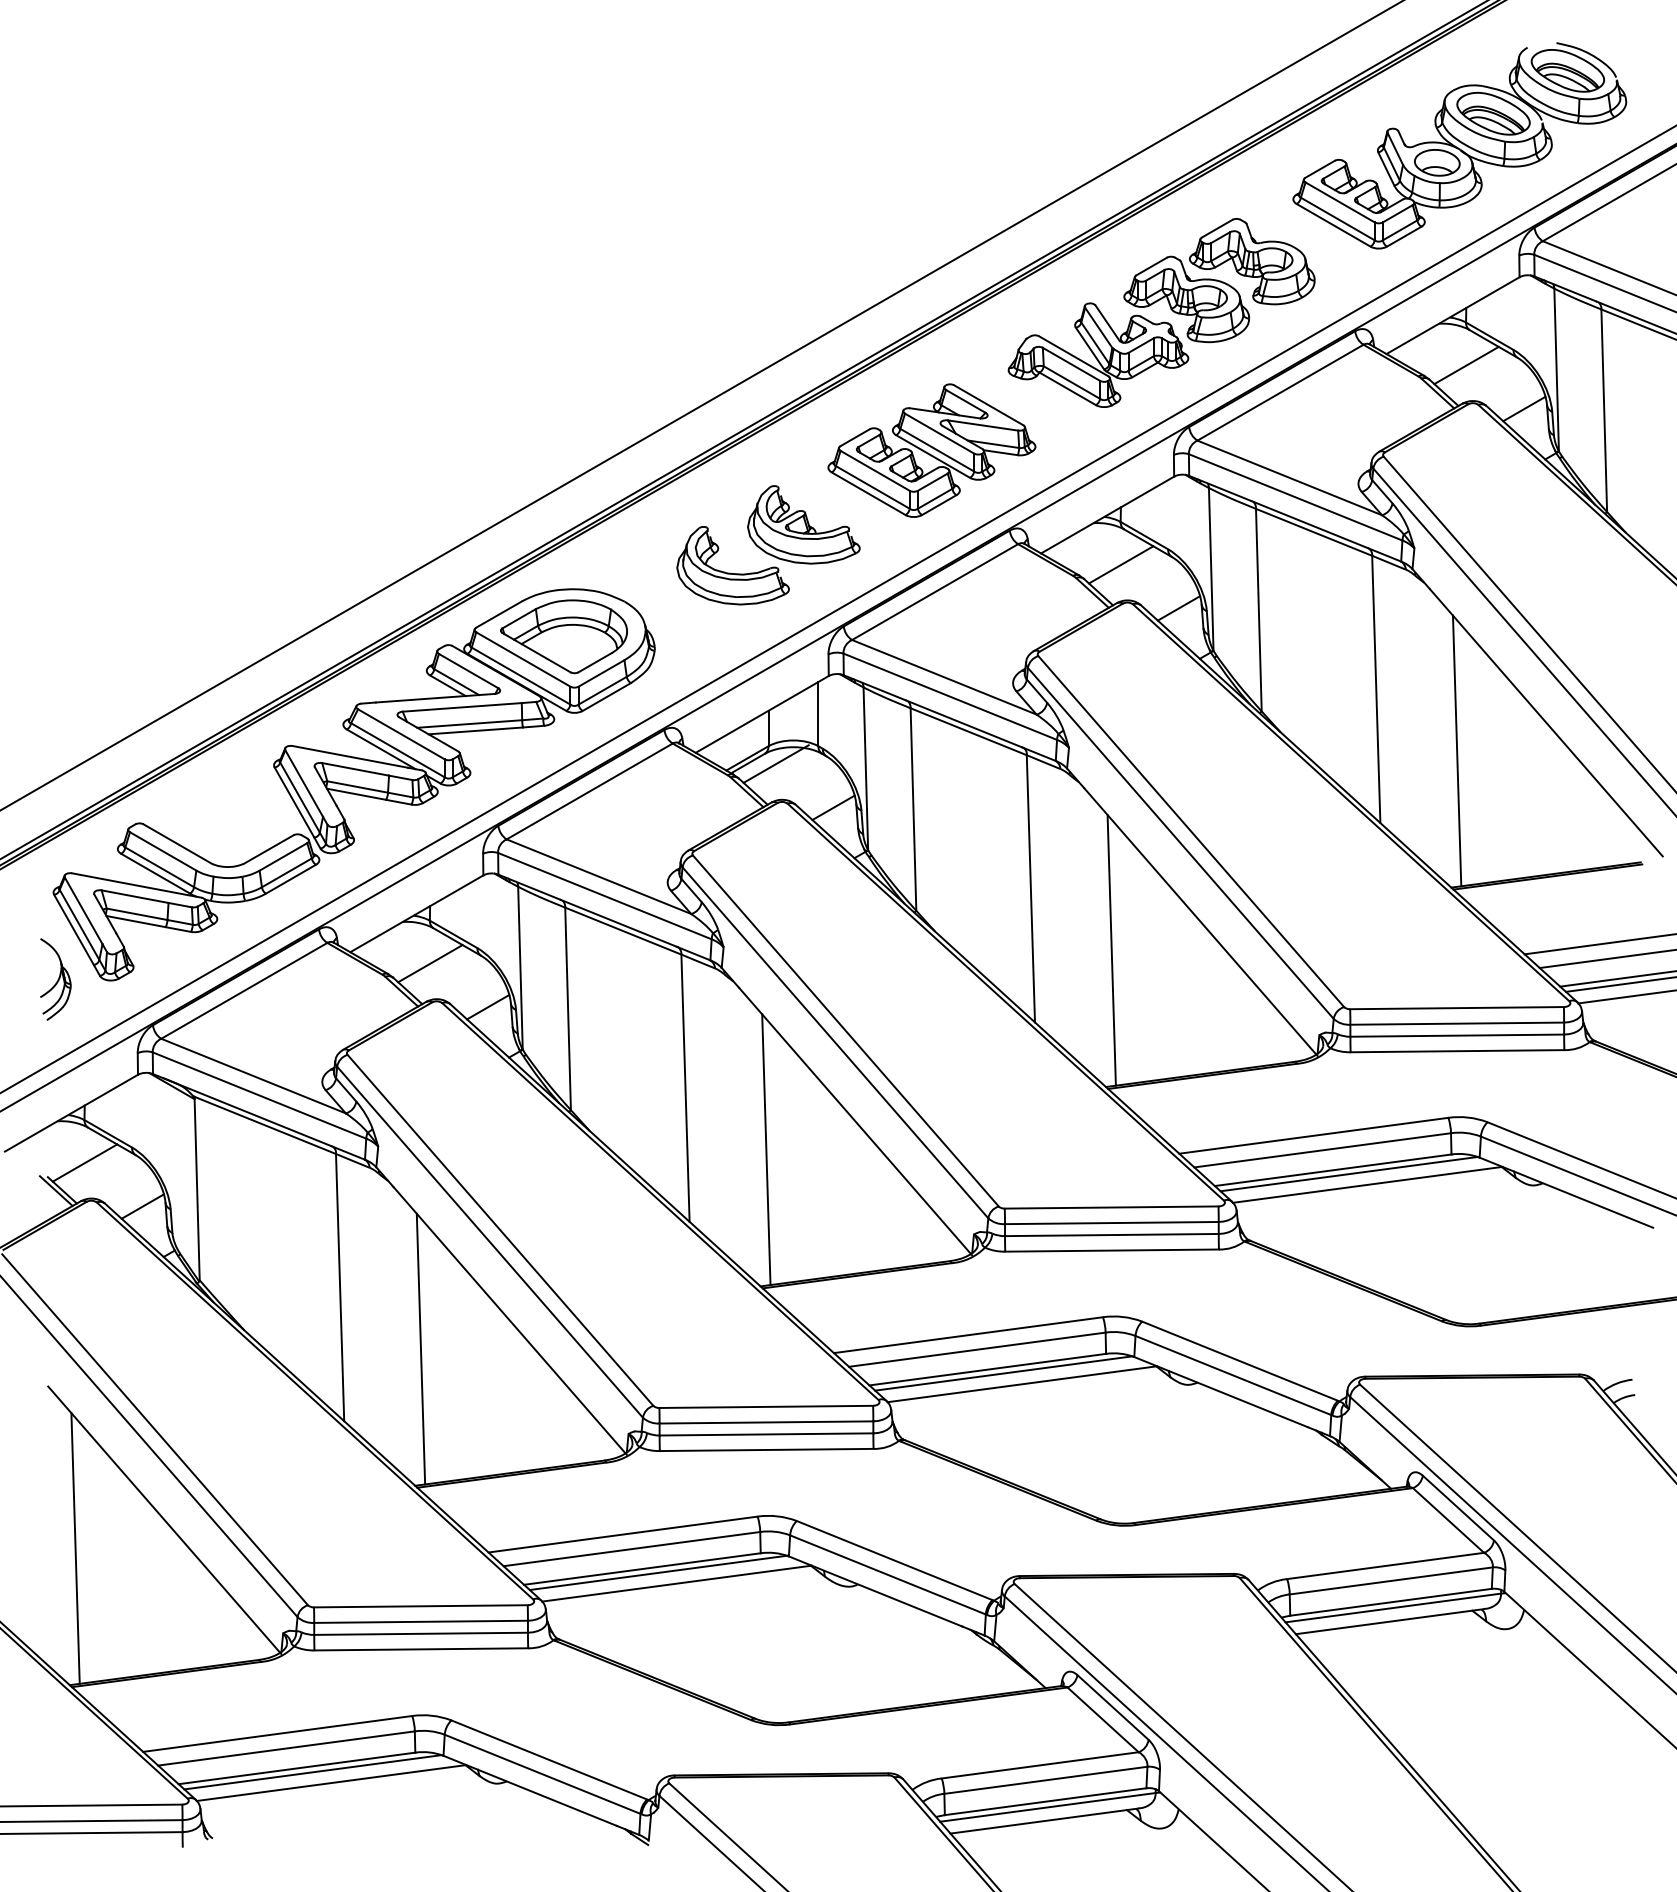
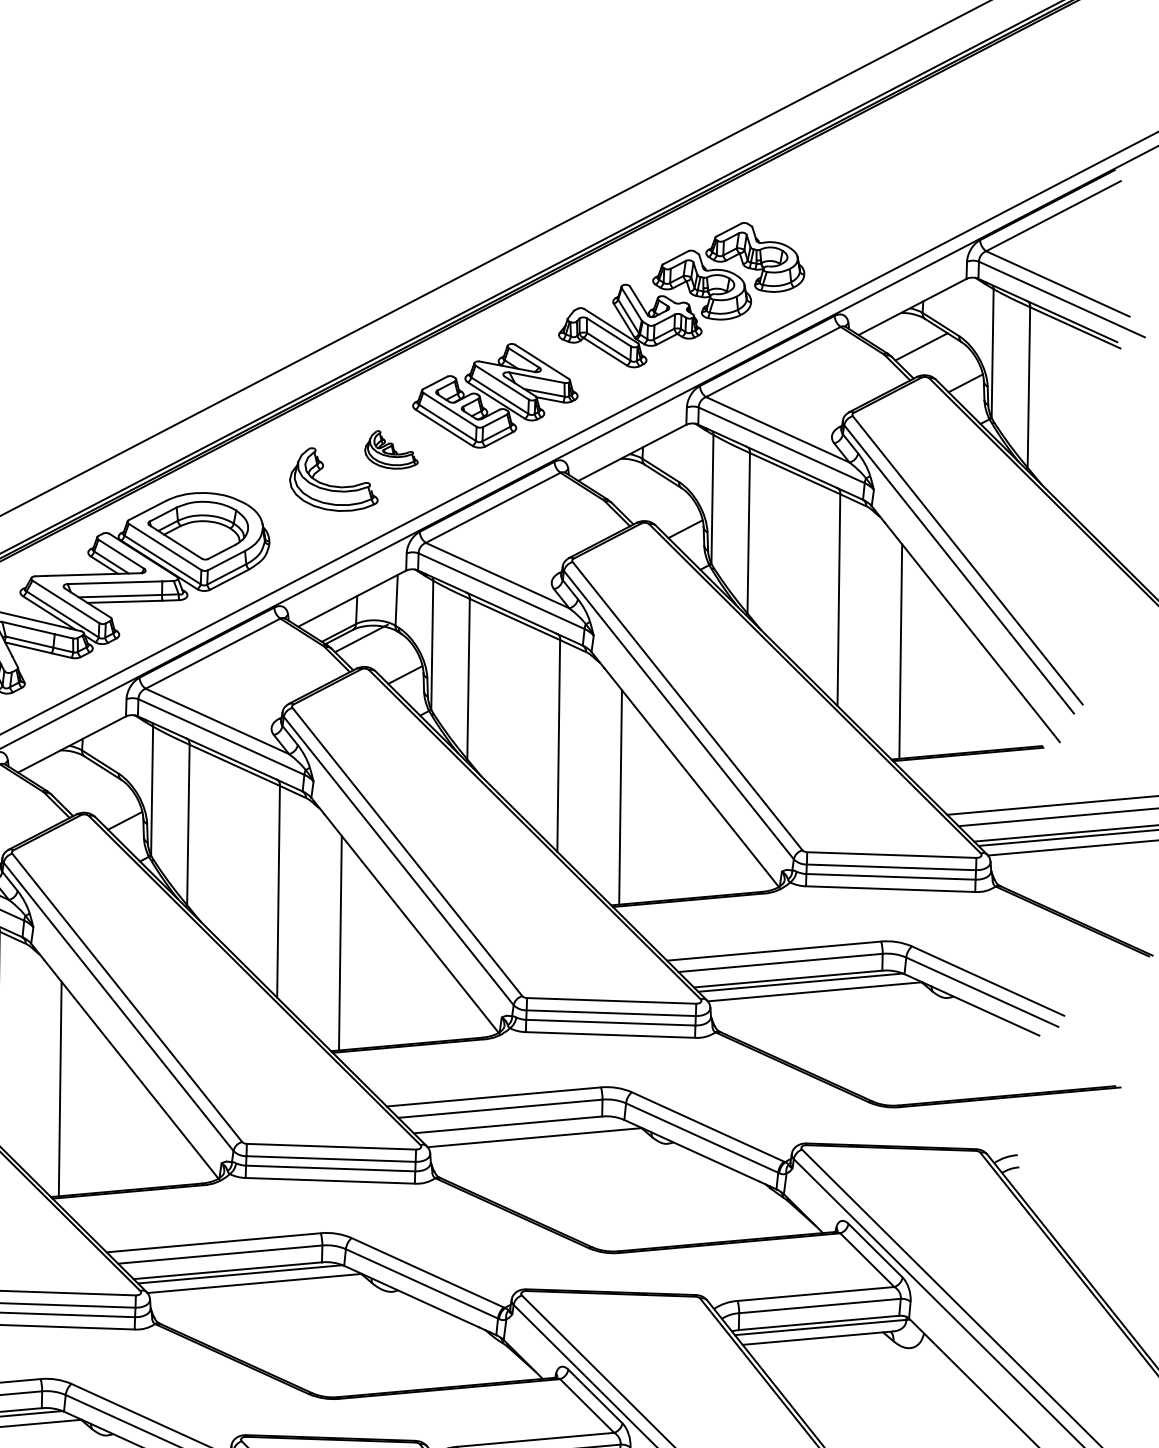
part: (1459, 145) -> (923, 172), removed
part: (803, 524) -> (391, 449), size x0.6
line: (1121, 564) -> (641, 492), removed
line: (430, 963) -> (81, 784), removed
line: (1003, 1373) -> (520, 1128), removed

